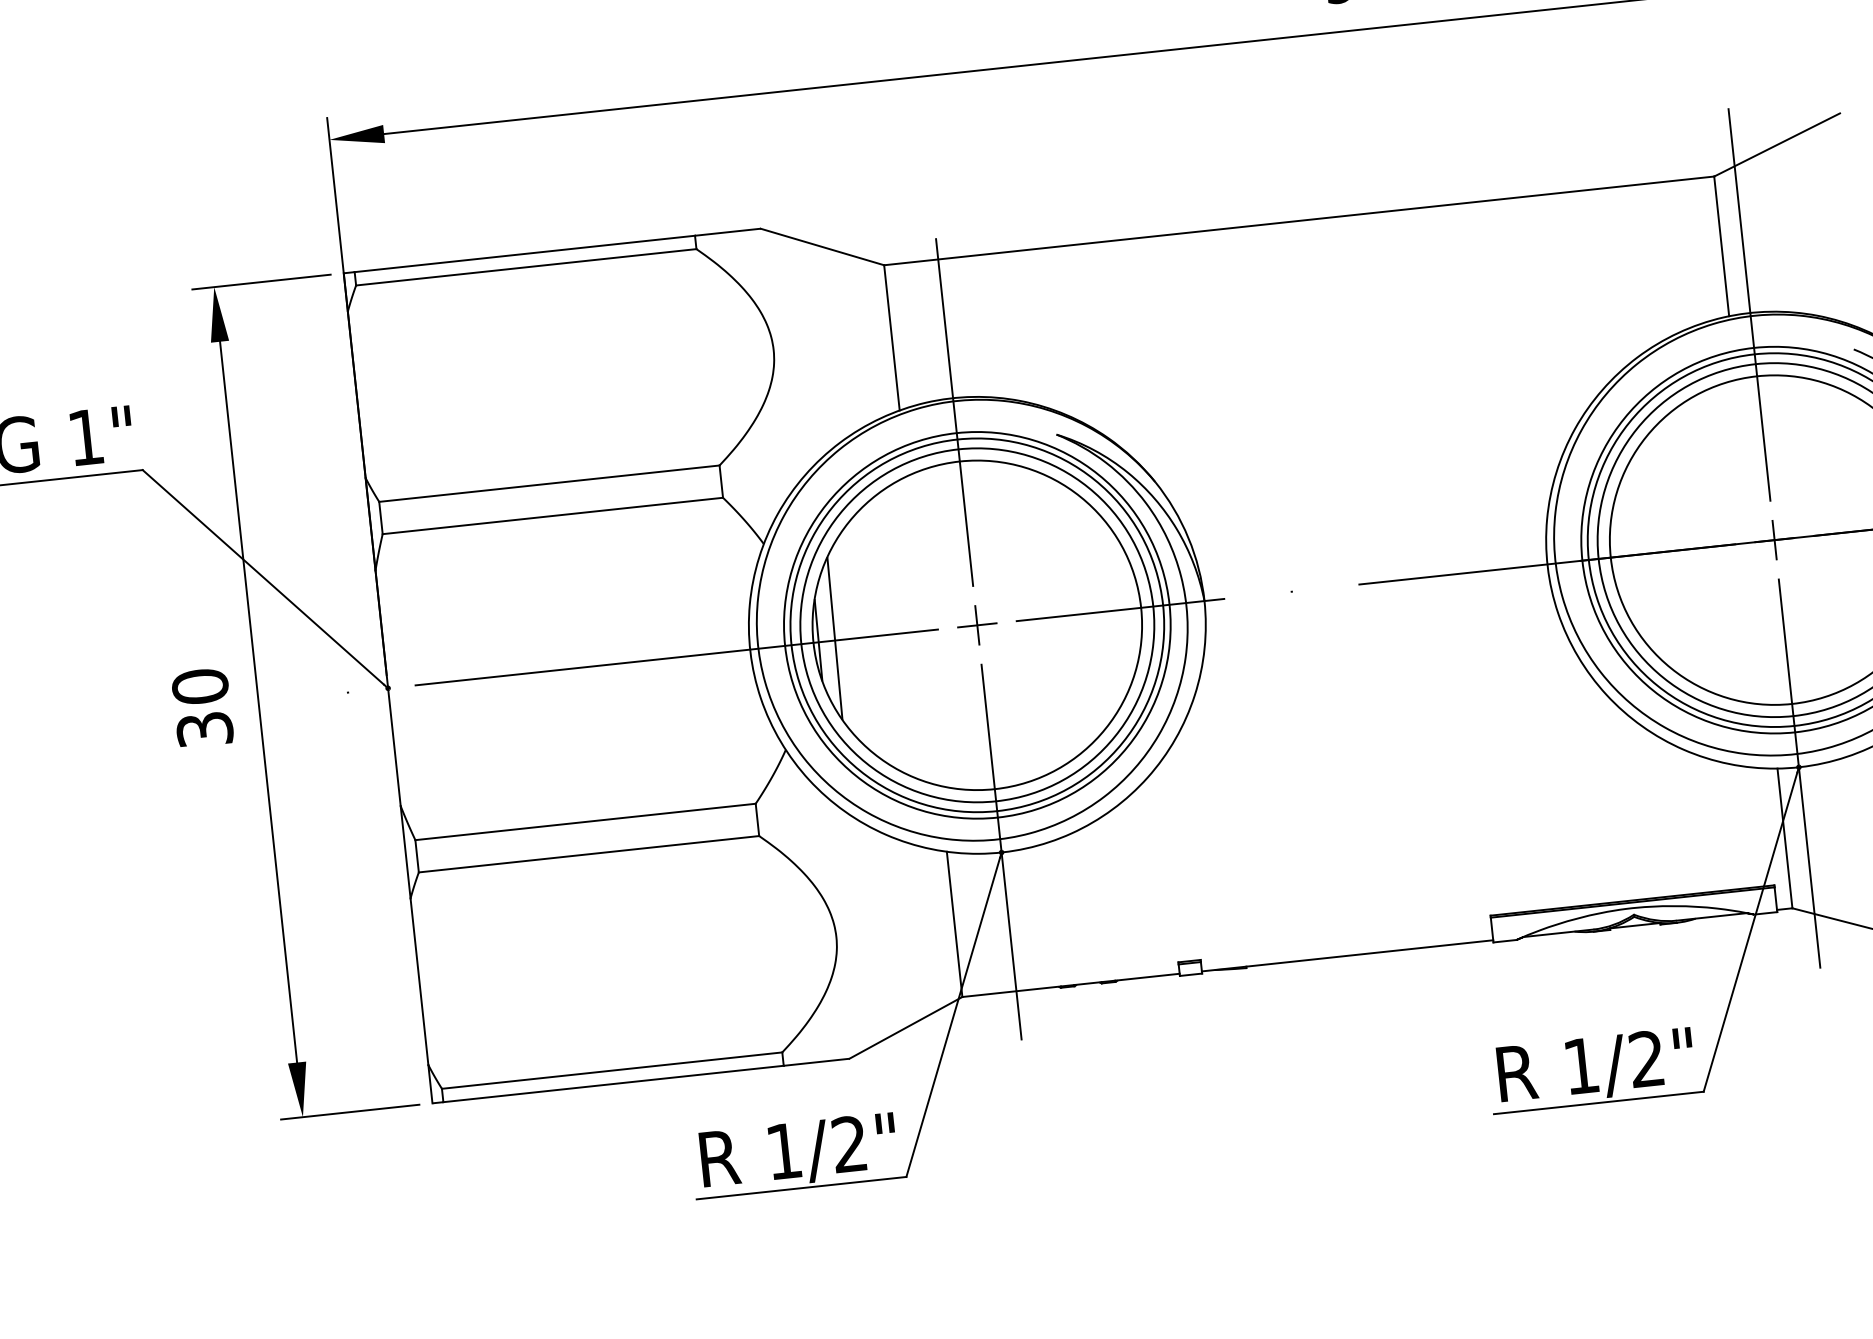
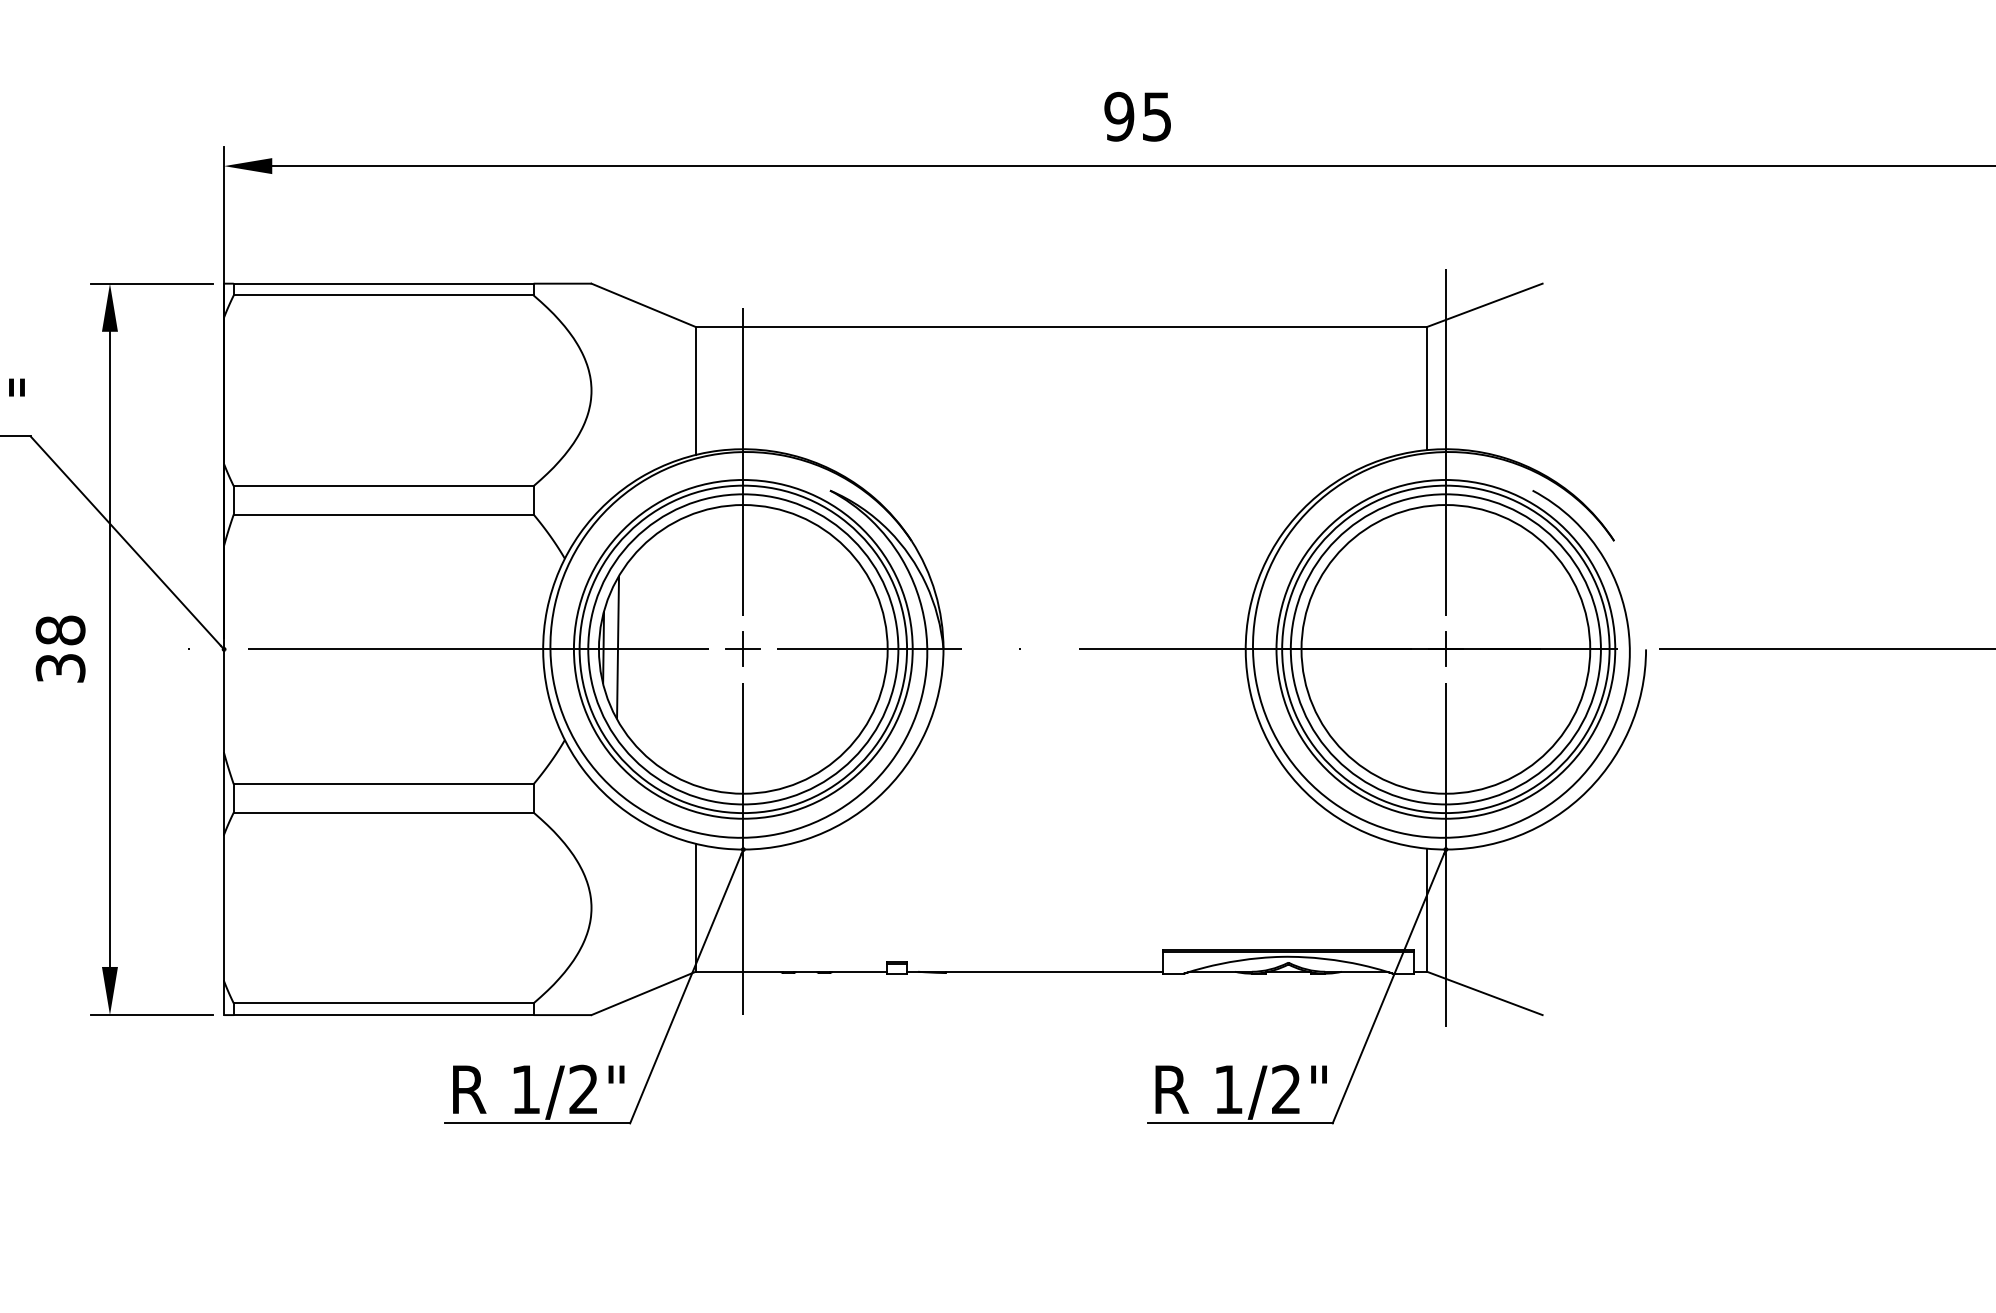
text: (200, 686) -> (60, 630), 30 -> 38

